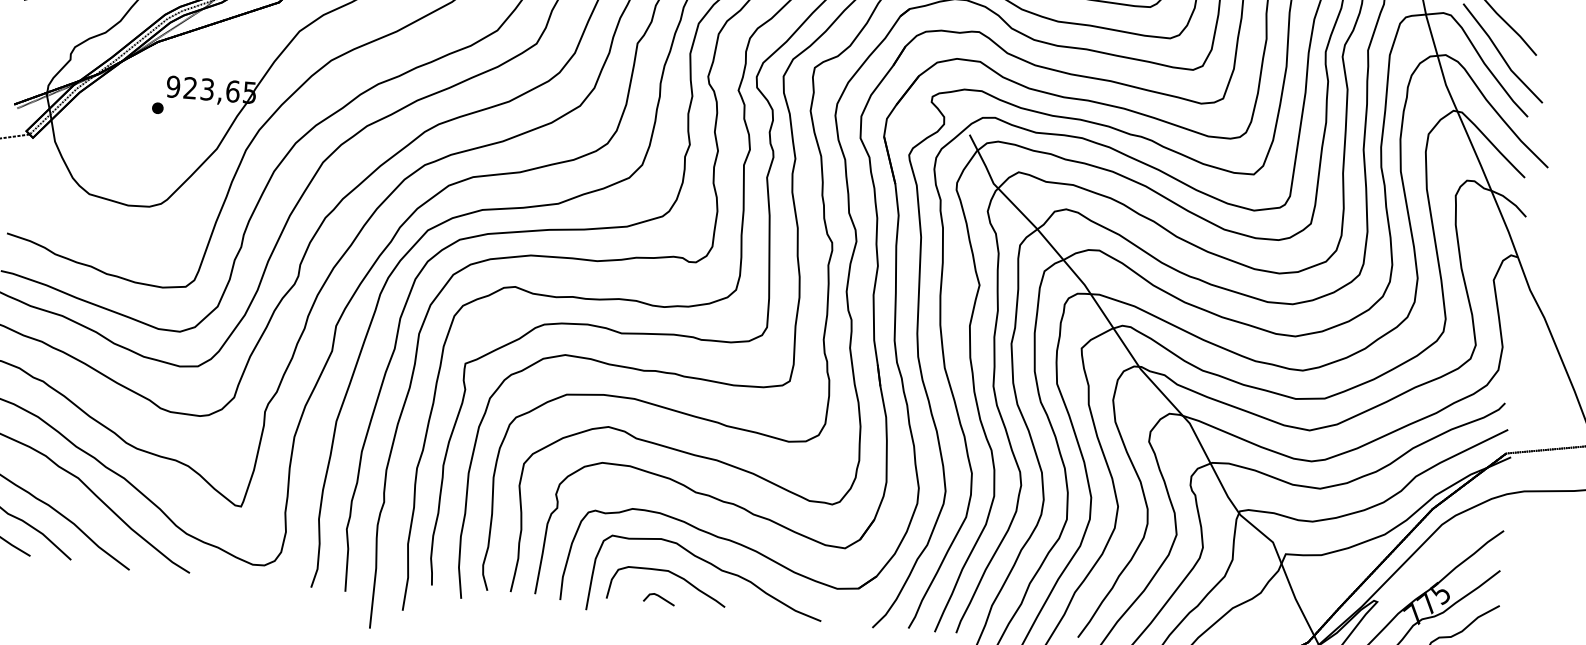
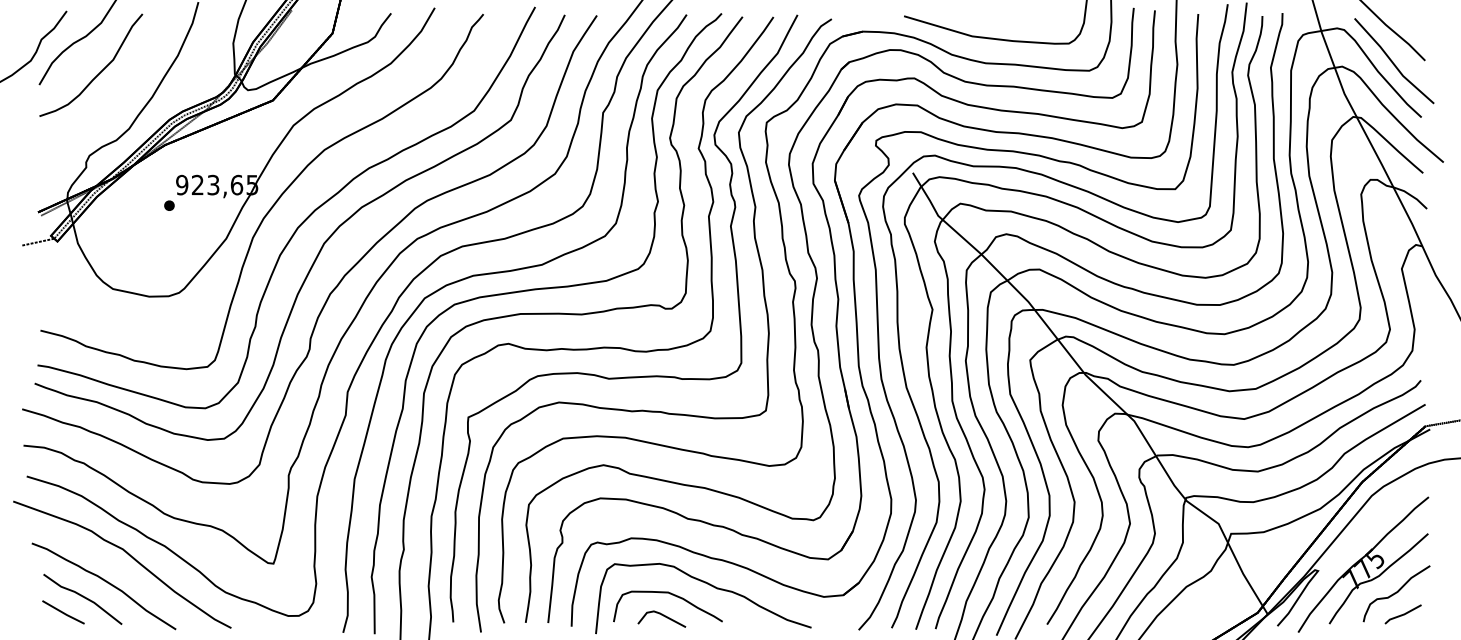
part: (658, 598) -> (661, 618), size x1.67

